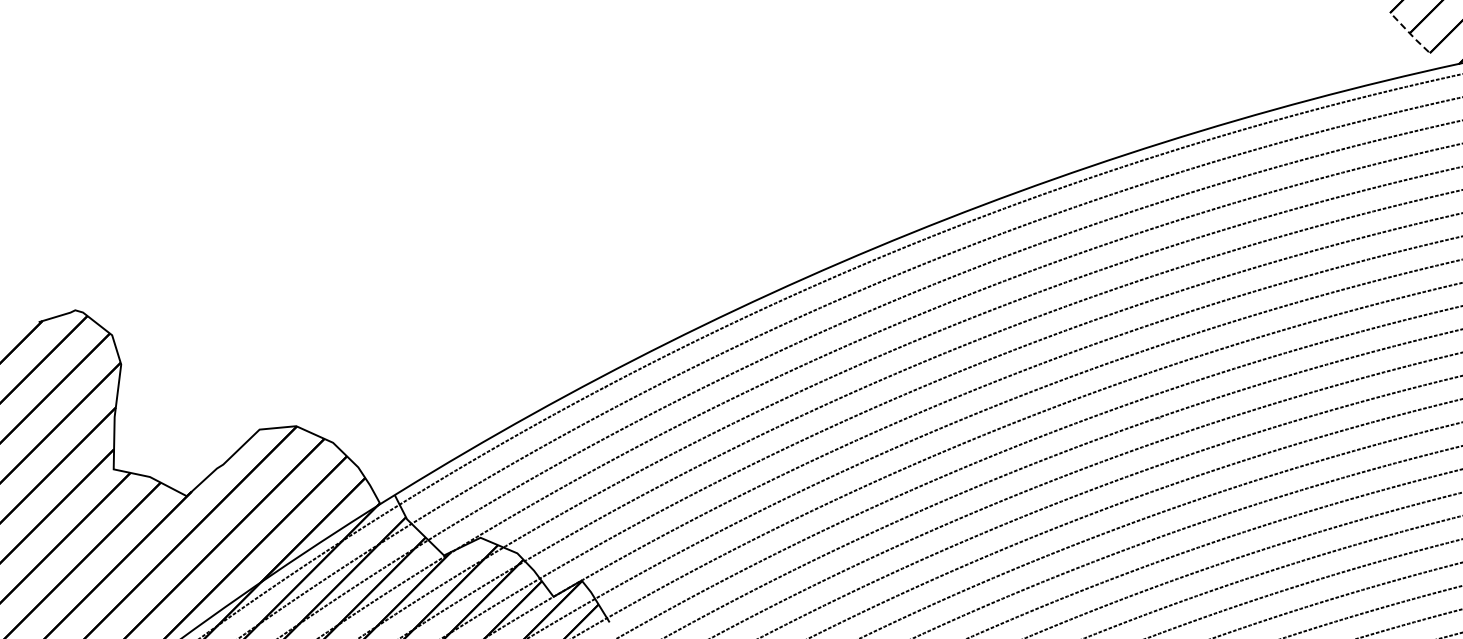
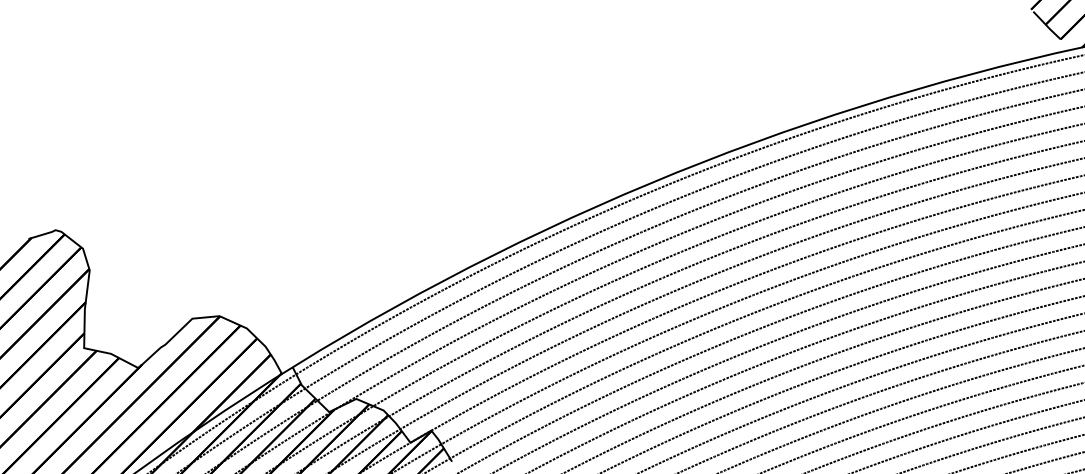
line: (1411, 35) -> (1046, 26), dashed -> solid

